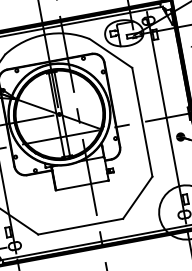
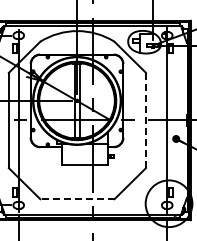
line: (142, 122) -> (146, 120), solid -> dashed
line: (79, 227) -> (76, 199), solid -> dashed

